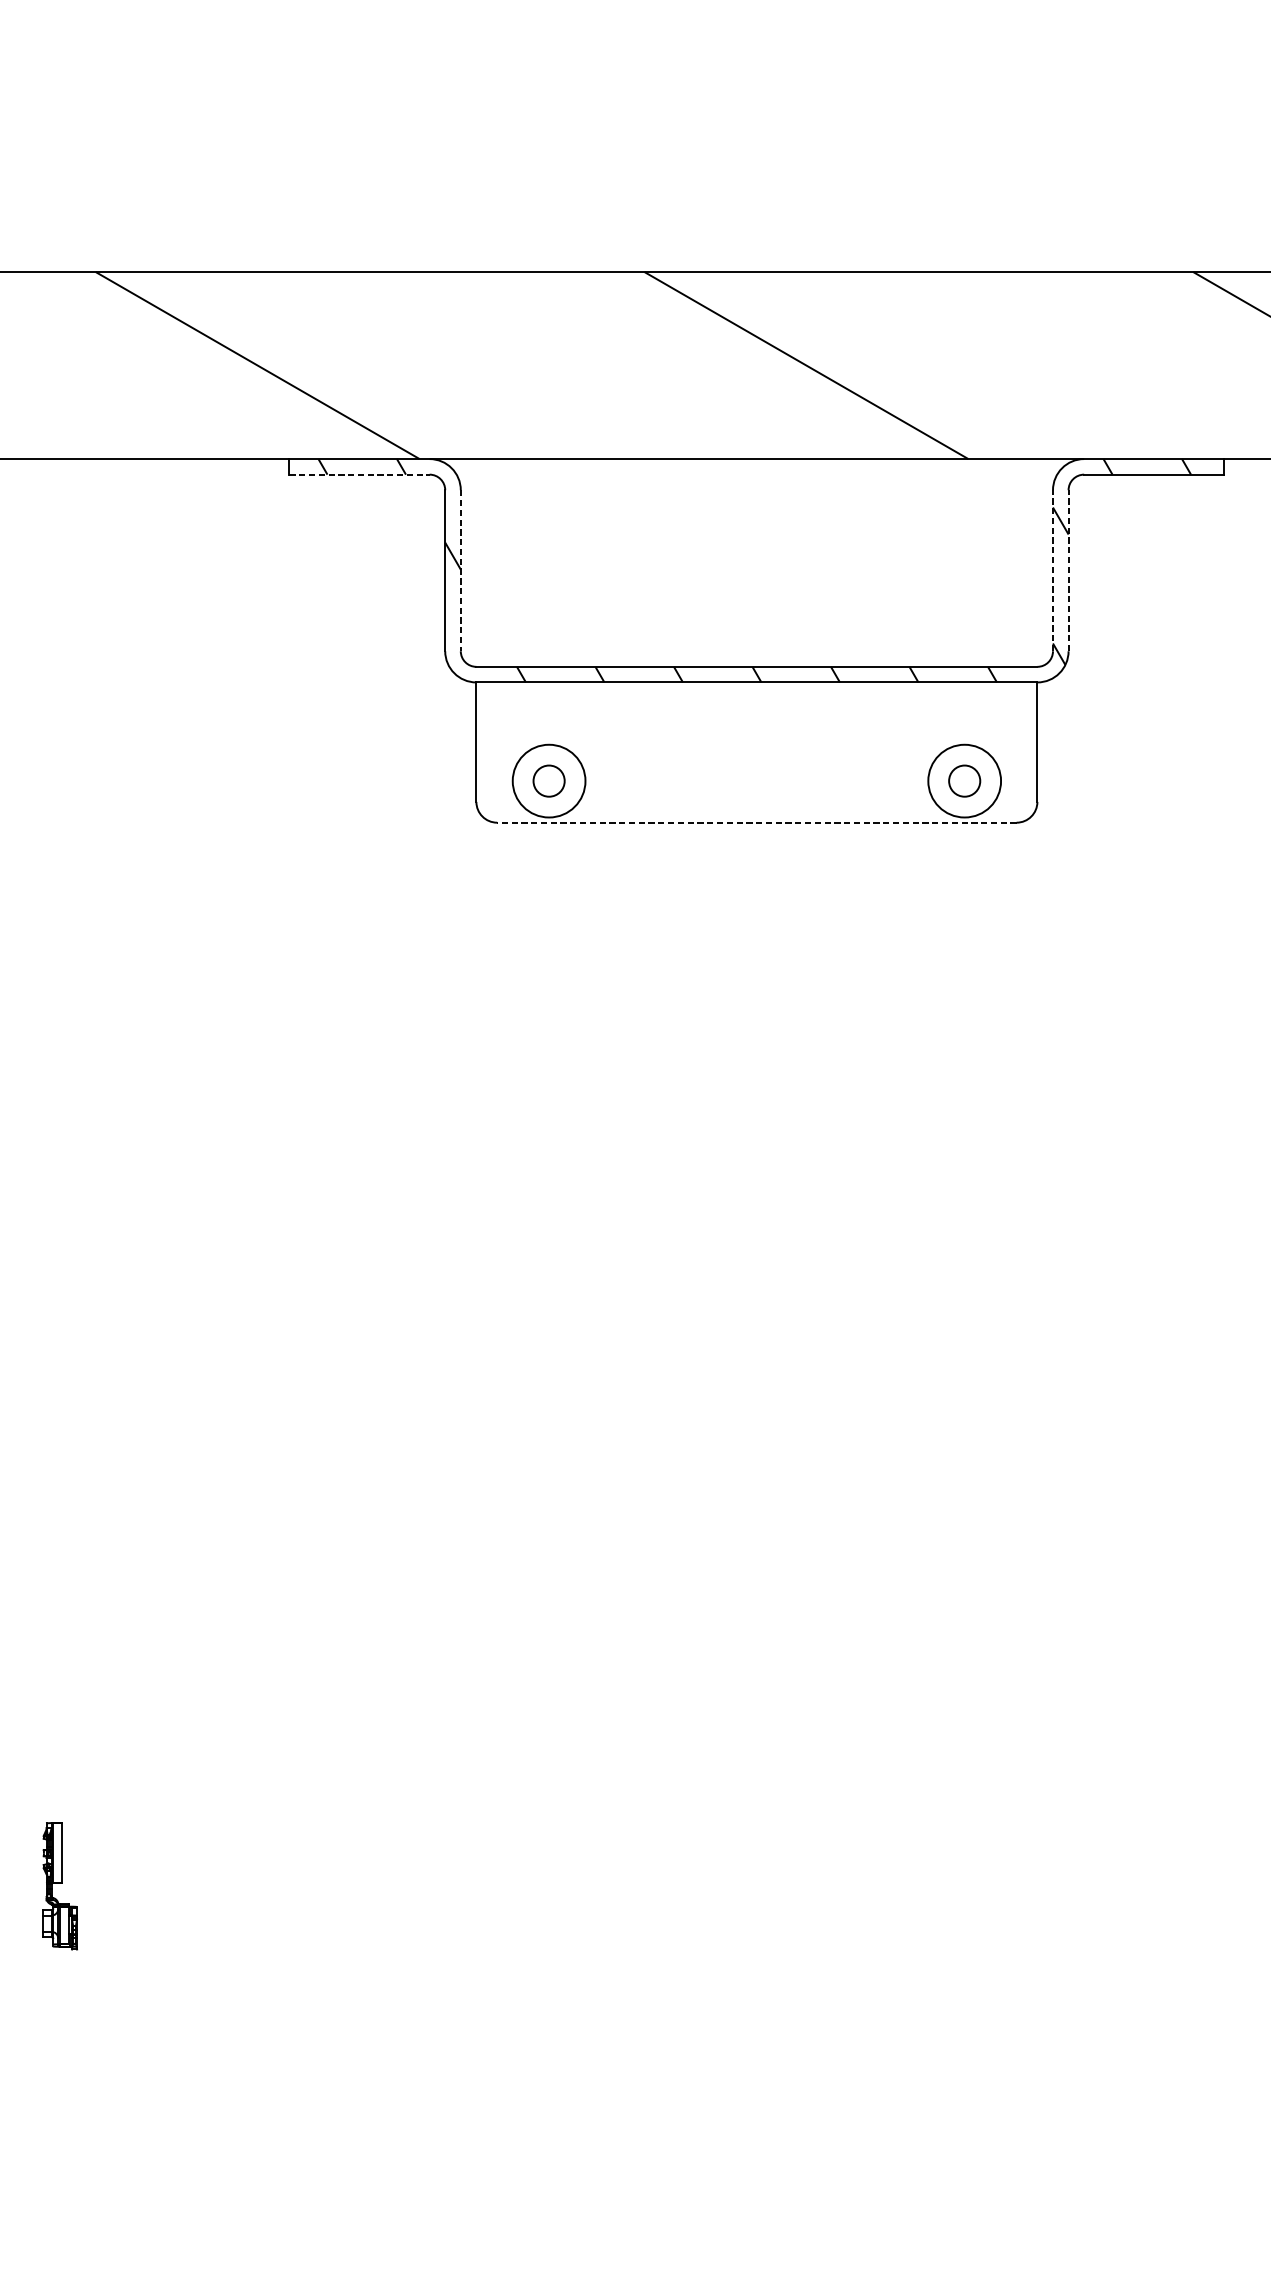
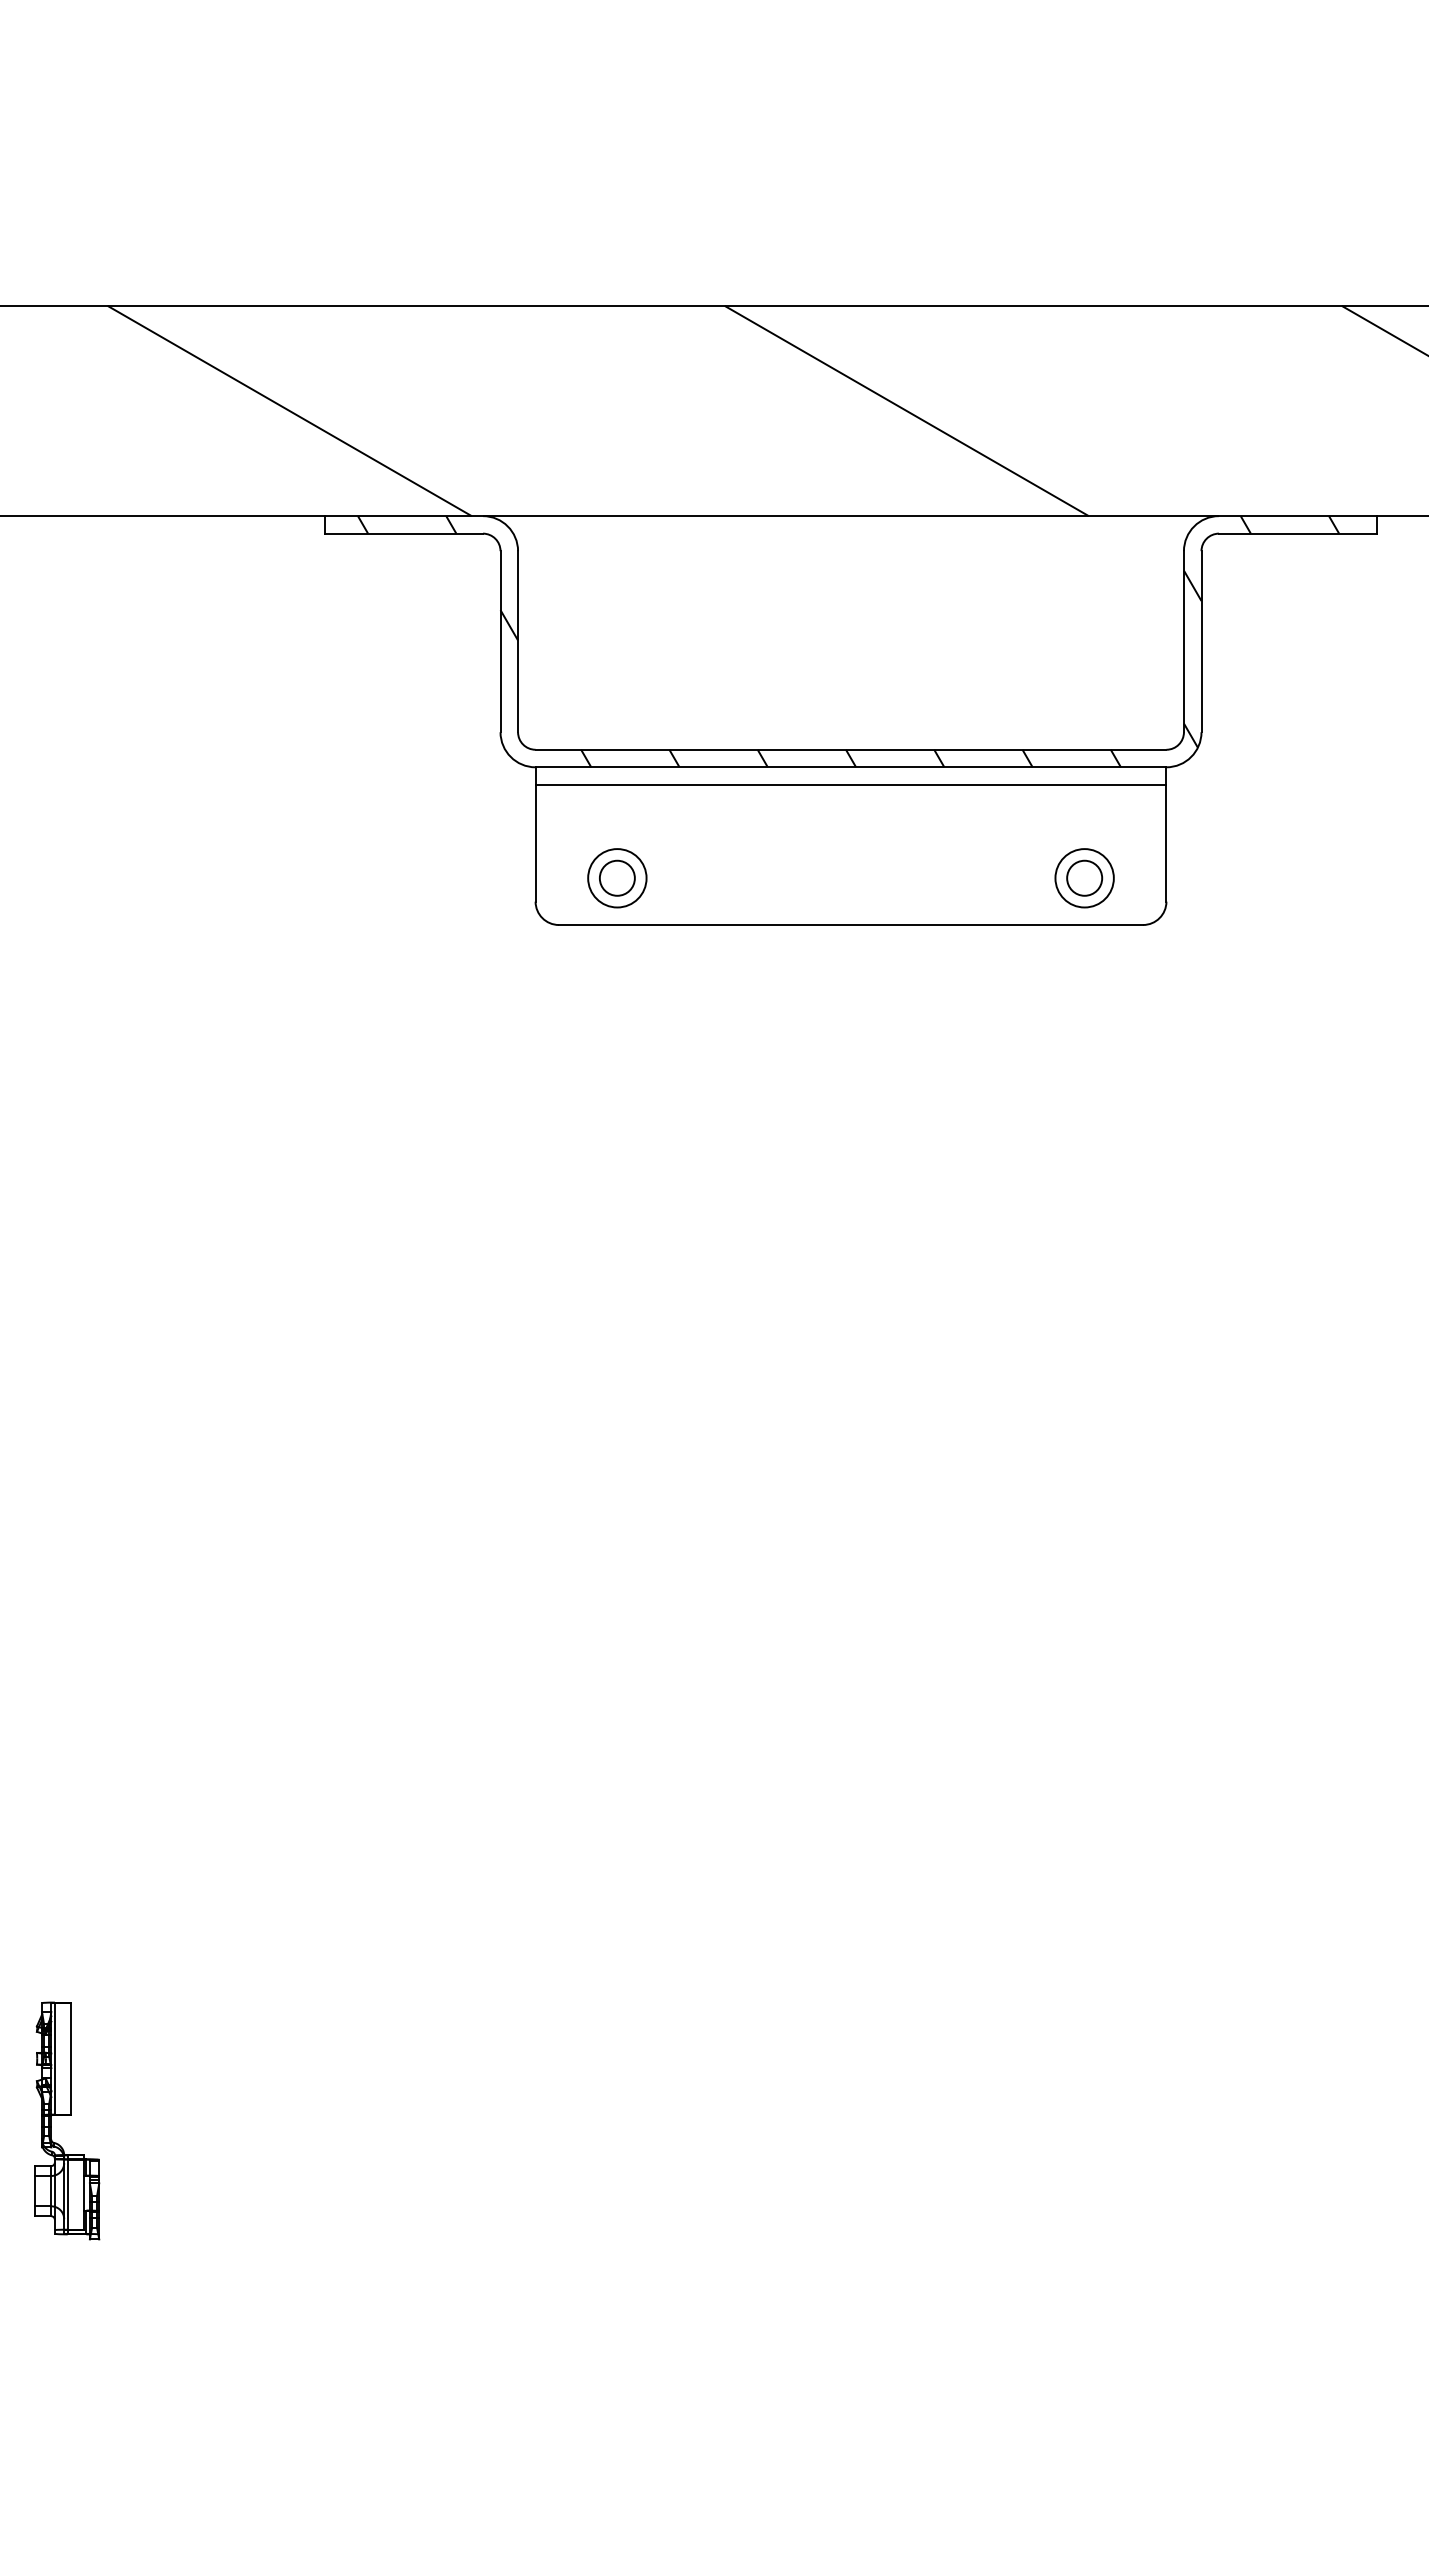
line: (359, 474) -> (404, 533), dashed -> solid
line: (461, 570) -> (518, 641), dashed -> solid
line: (1052, 570) -> (1183, 641), dashed -> solid
line: (1068, 570) -> (1201, 641), dashed -> solid
line: (756, 697) -> (850, 784), added
circle: (549, 781) -> (617, 878), size x0.71
circle: (964, 781) -> (1084, 878), size x0.71
line: (756, 823) -> (850, 925), dashed -> solid
part: (60, 1885) -> (67, 2120), size x1.67

